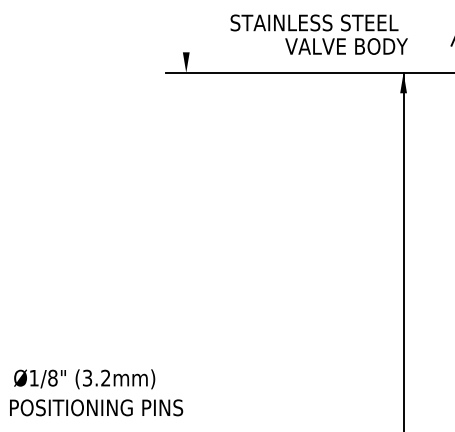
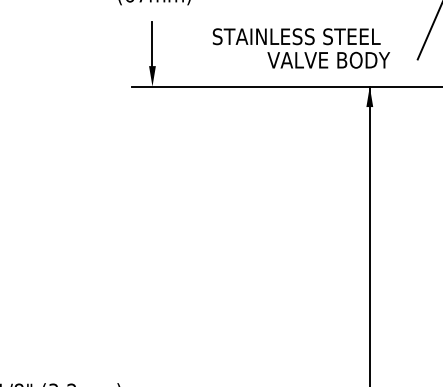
line: (186, 29) -> (152, 43), added
text: (318, 34) -> (300, 48), moved

